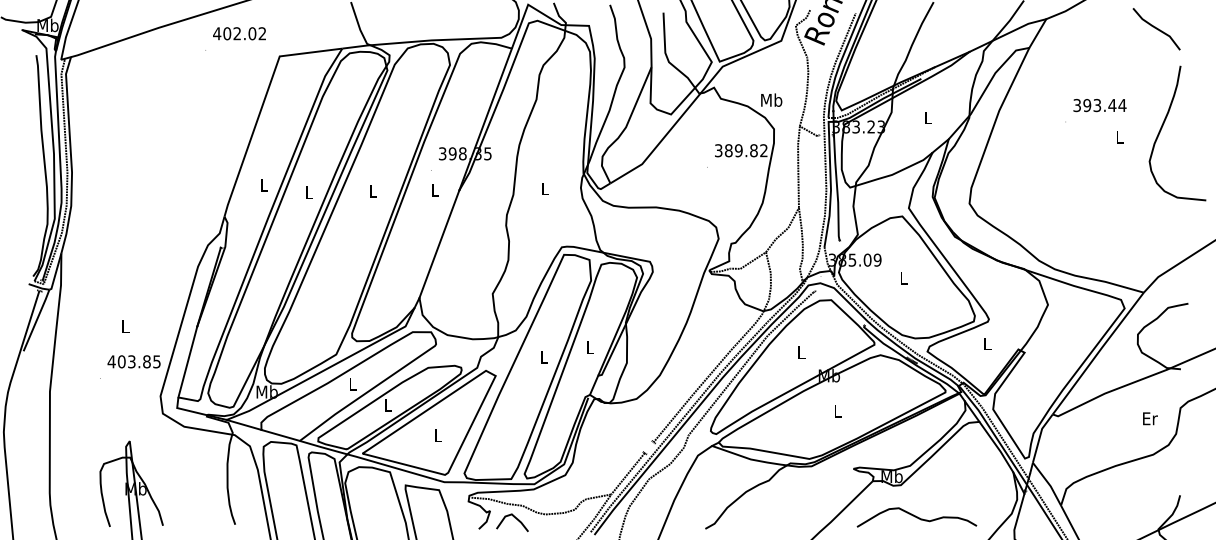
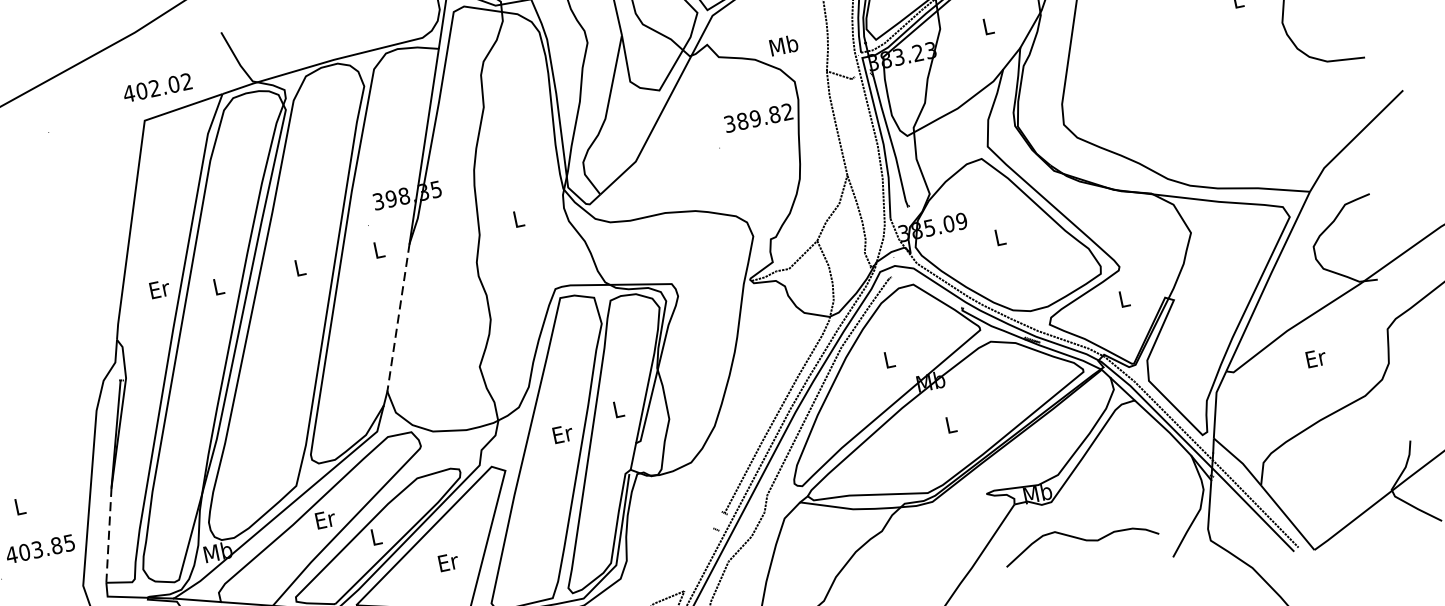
text: (239, 33) -> (157, 87), moved
text: (264, 185) -> (159, 289), L -> Er
line: (439, 244) -> (398, 318), solid -> dashed
text: (544, 357) -> (562, 434), L -> Er
line: (187, 362) -> (108, 535), solid -> dashed
text: (352, 384) -> (324, 519), L -> Er
text: (1150, 418) -> (1316, 358), moved
text: (438, 435) -> (448, 561), L -> Er
line: (627, 473) -> (699, 560), removed

